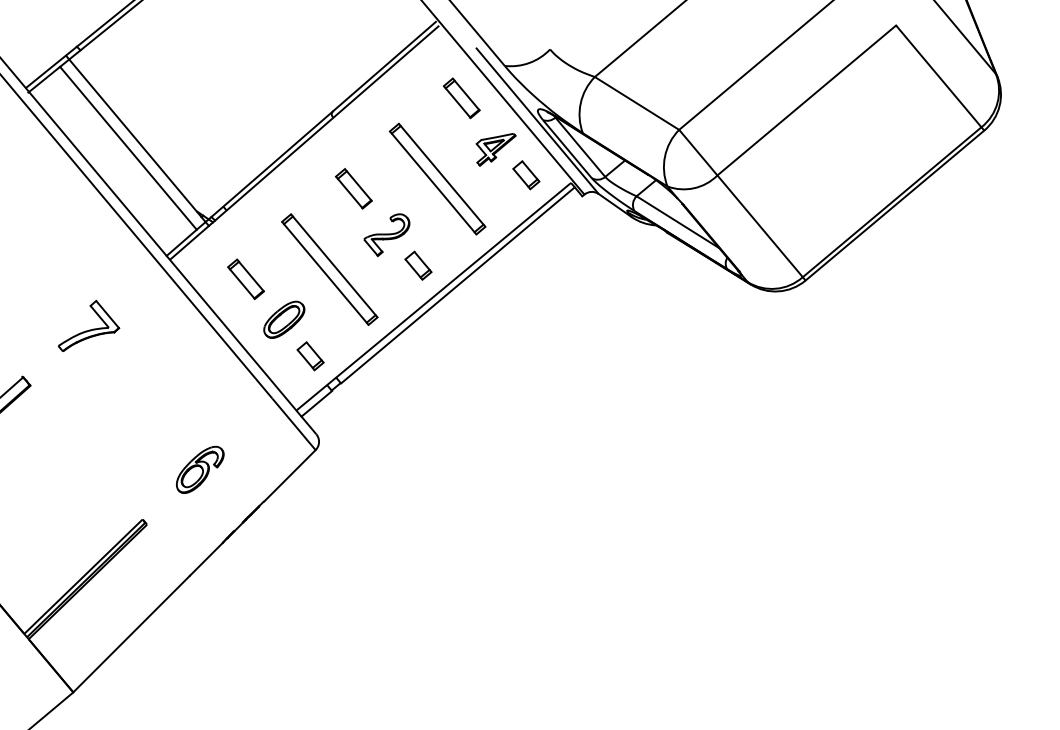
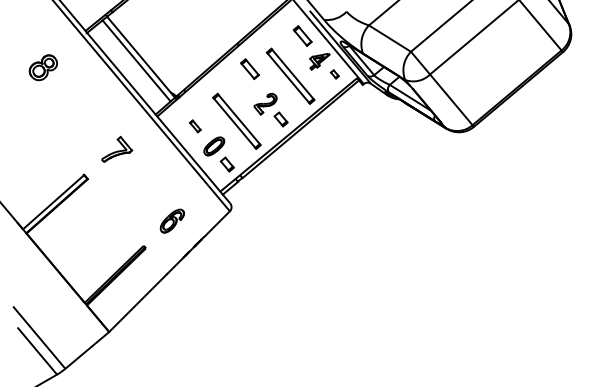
part: (525, 175) -> (334, 74), size x0.6
part: (352, 187) -> (249, 68), moved
part: (246, 279) -> (195, 126), size x0.6

